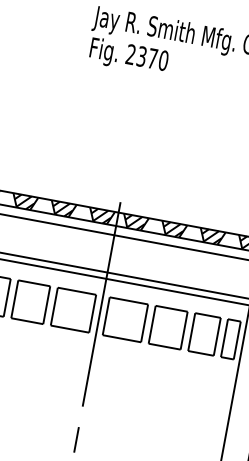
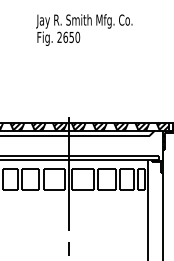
text: (146, 57) -> (68, 37), 2370 -> 2650

